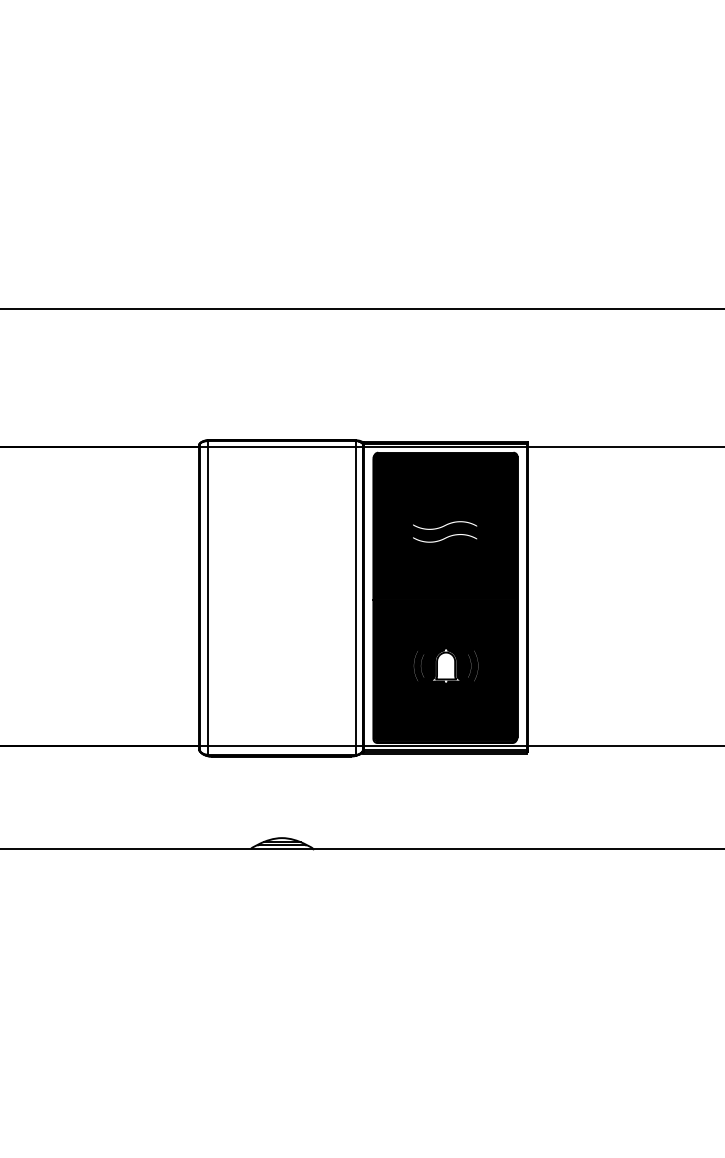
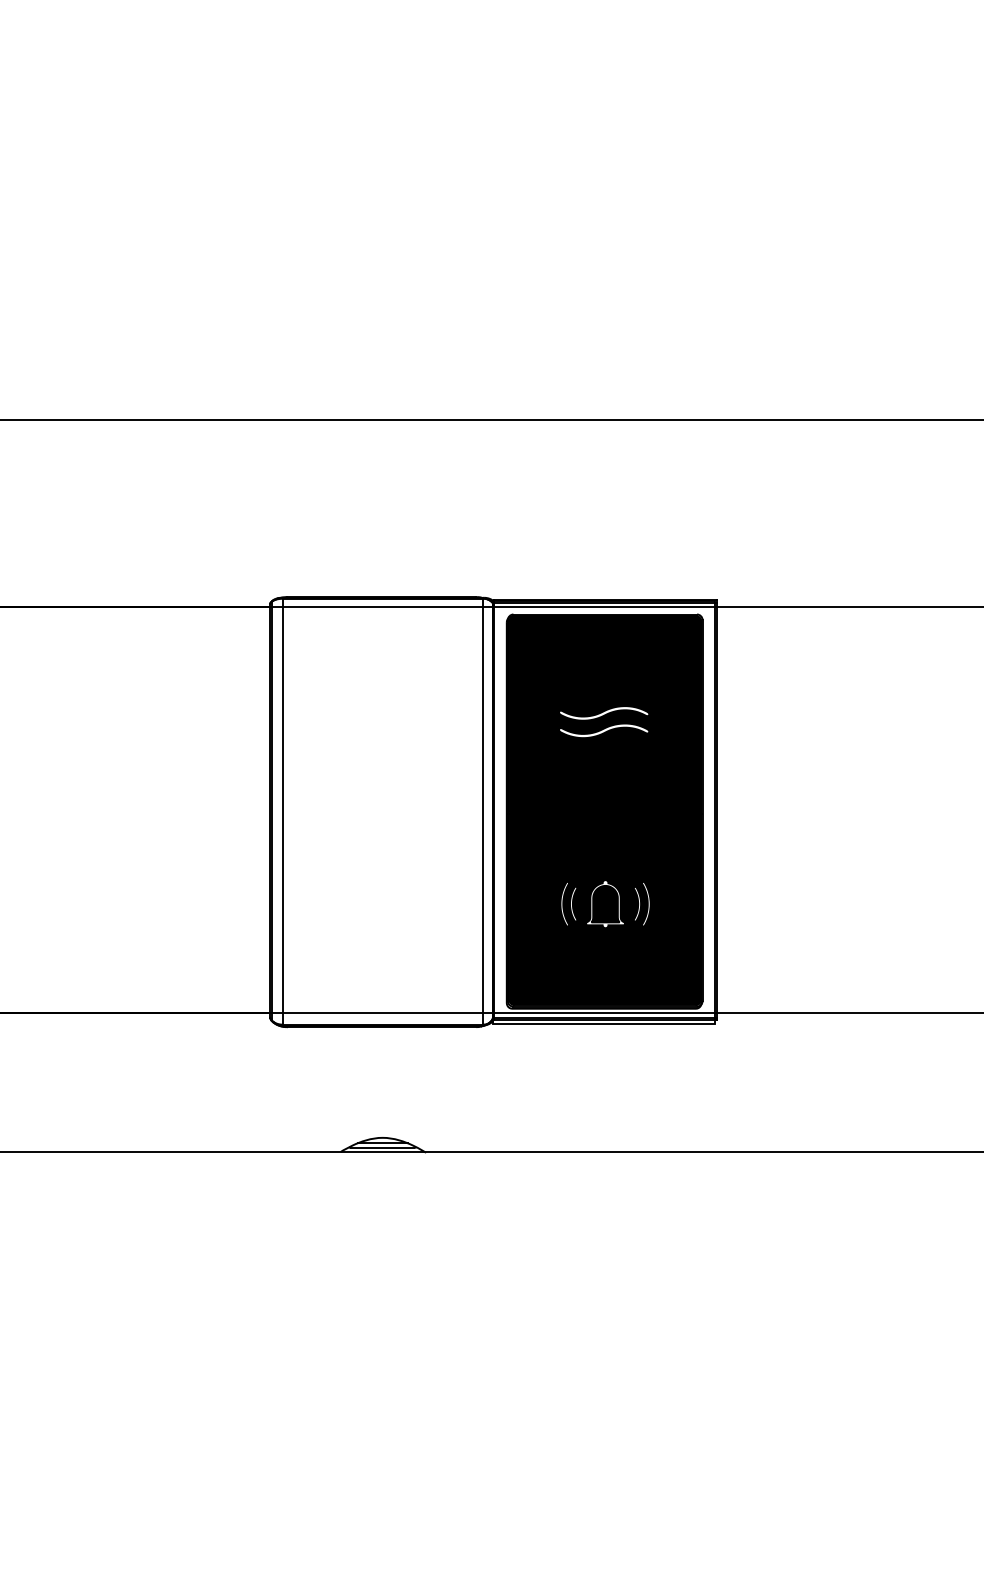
fill: (445, 665) -> (604, 903), added

